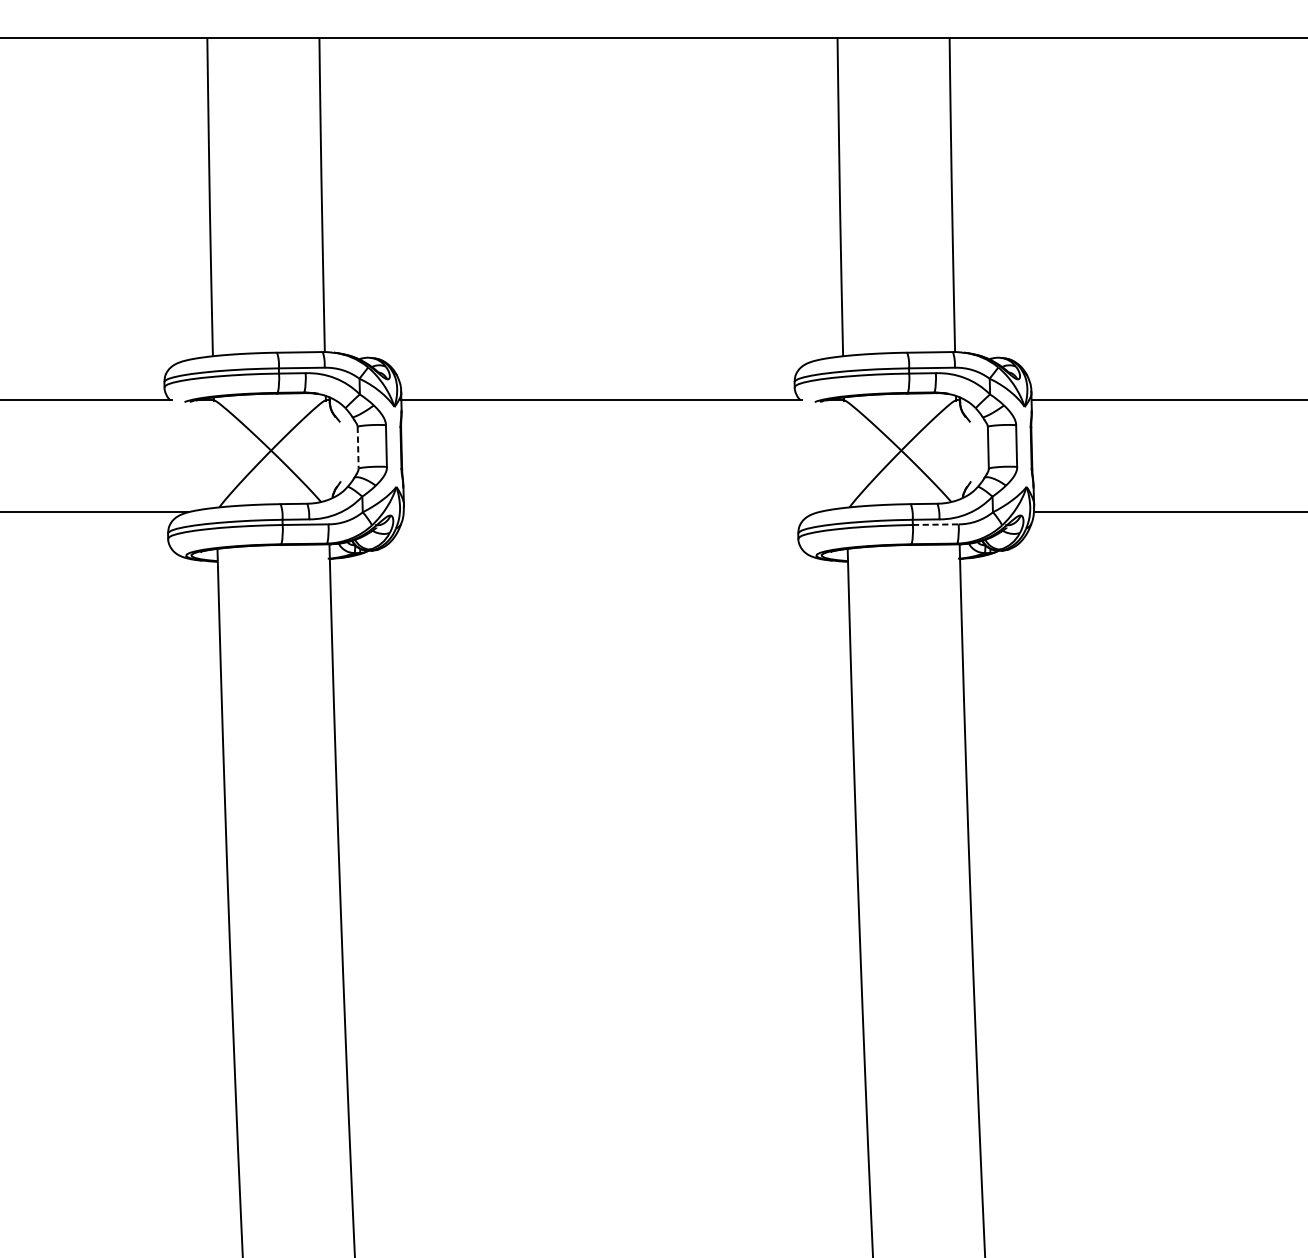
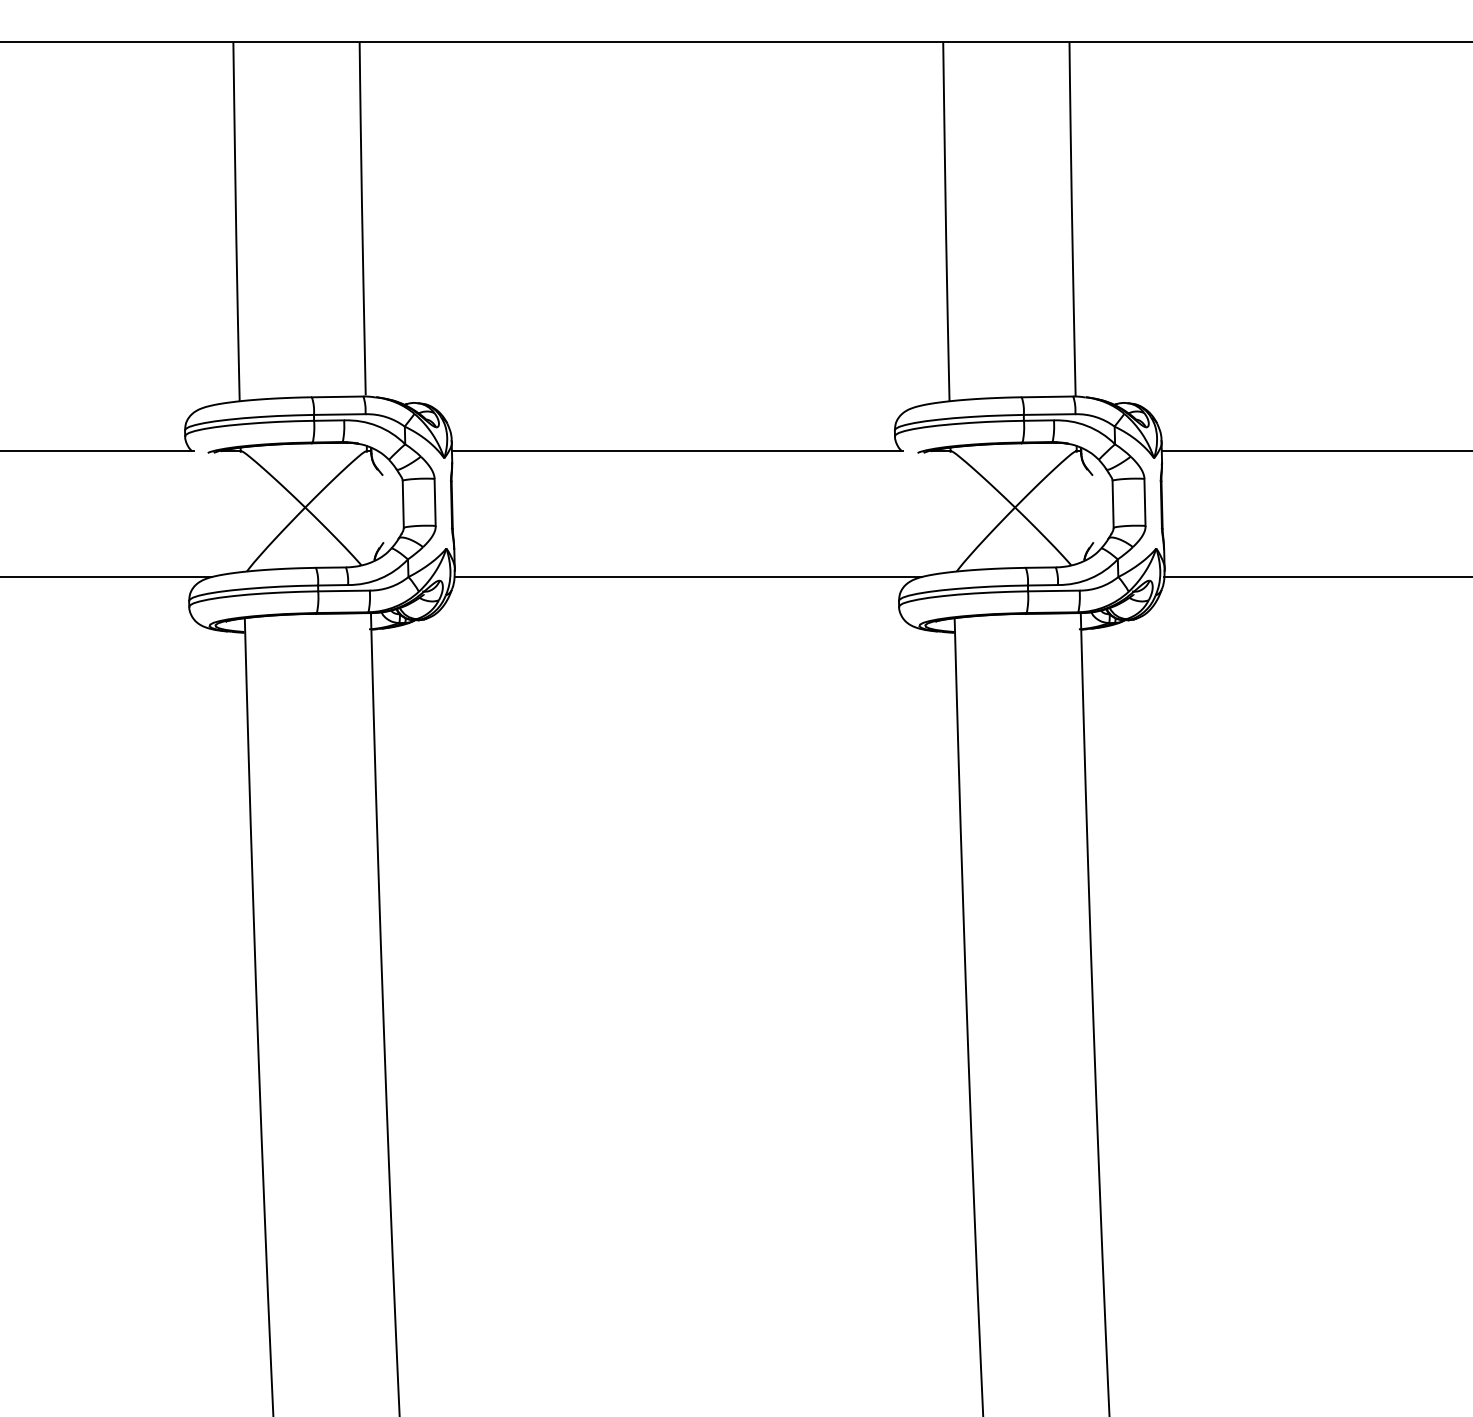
line: (358, 447) -> (403, 504), dashed -> solid
line: (610, 512) -> (687, 577), added
line: (935, 524) -> (1053, 590), dashed -> solid

